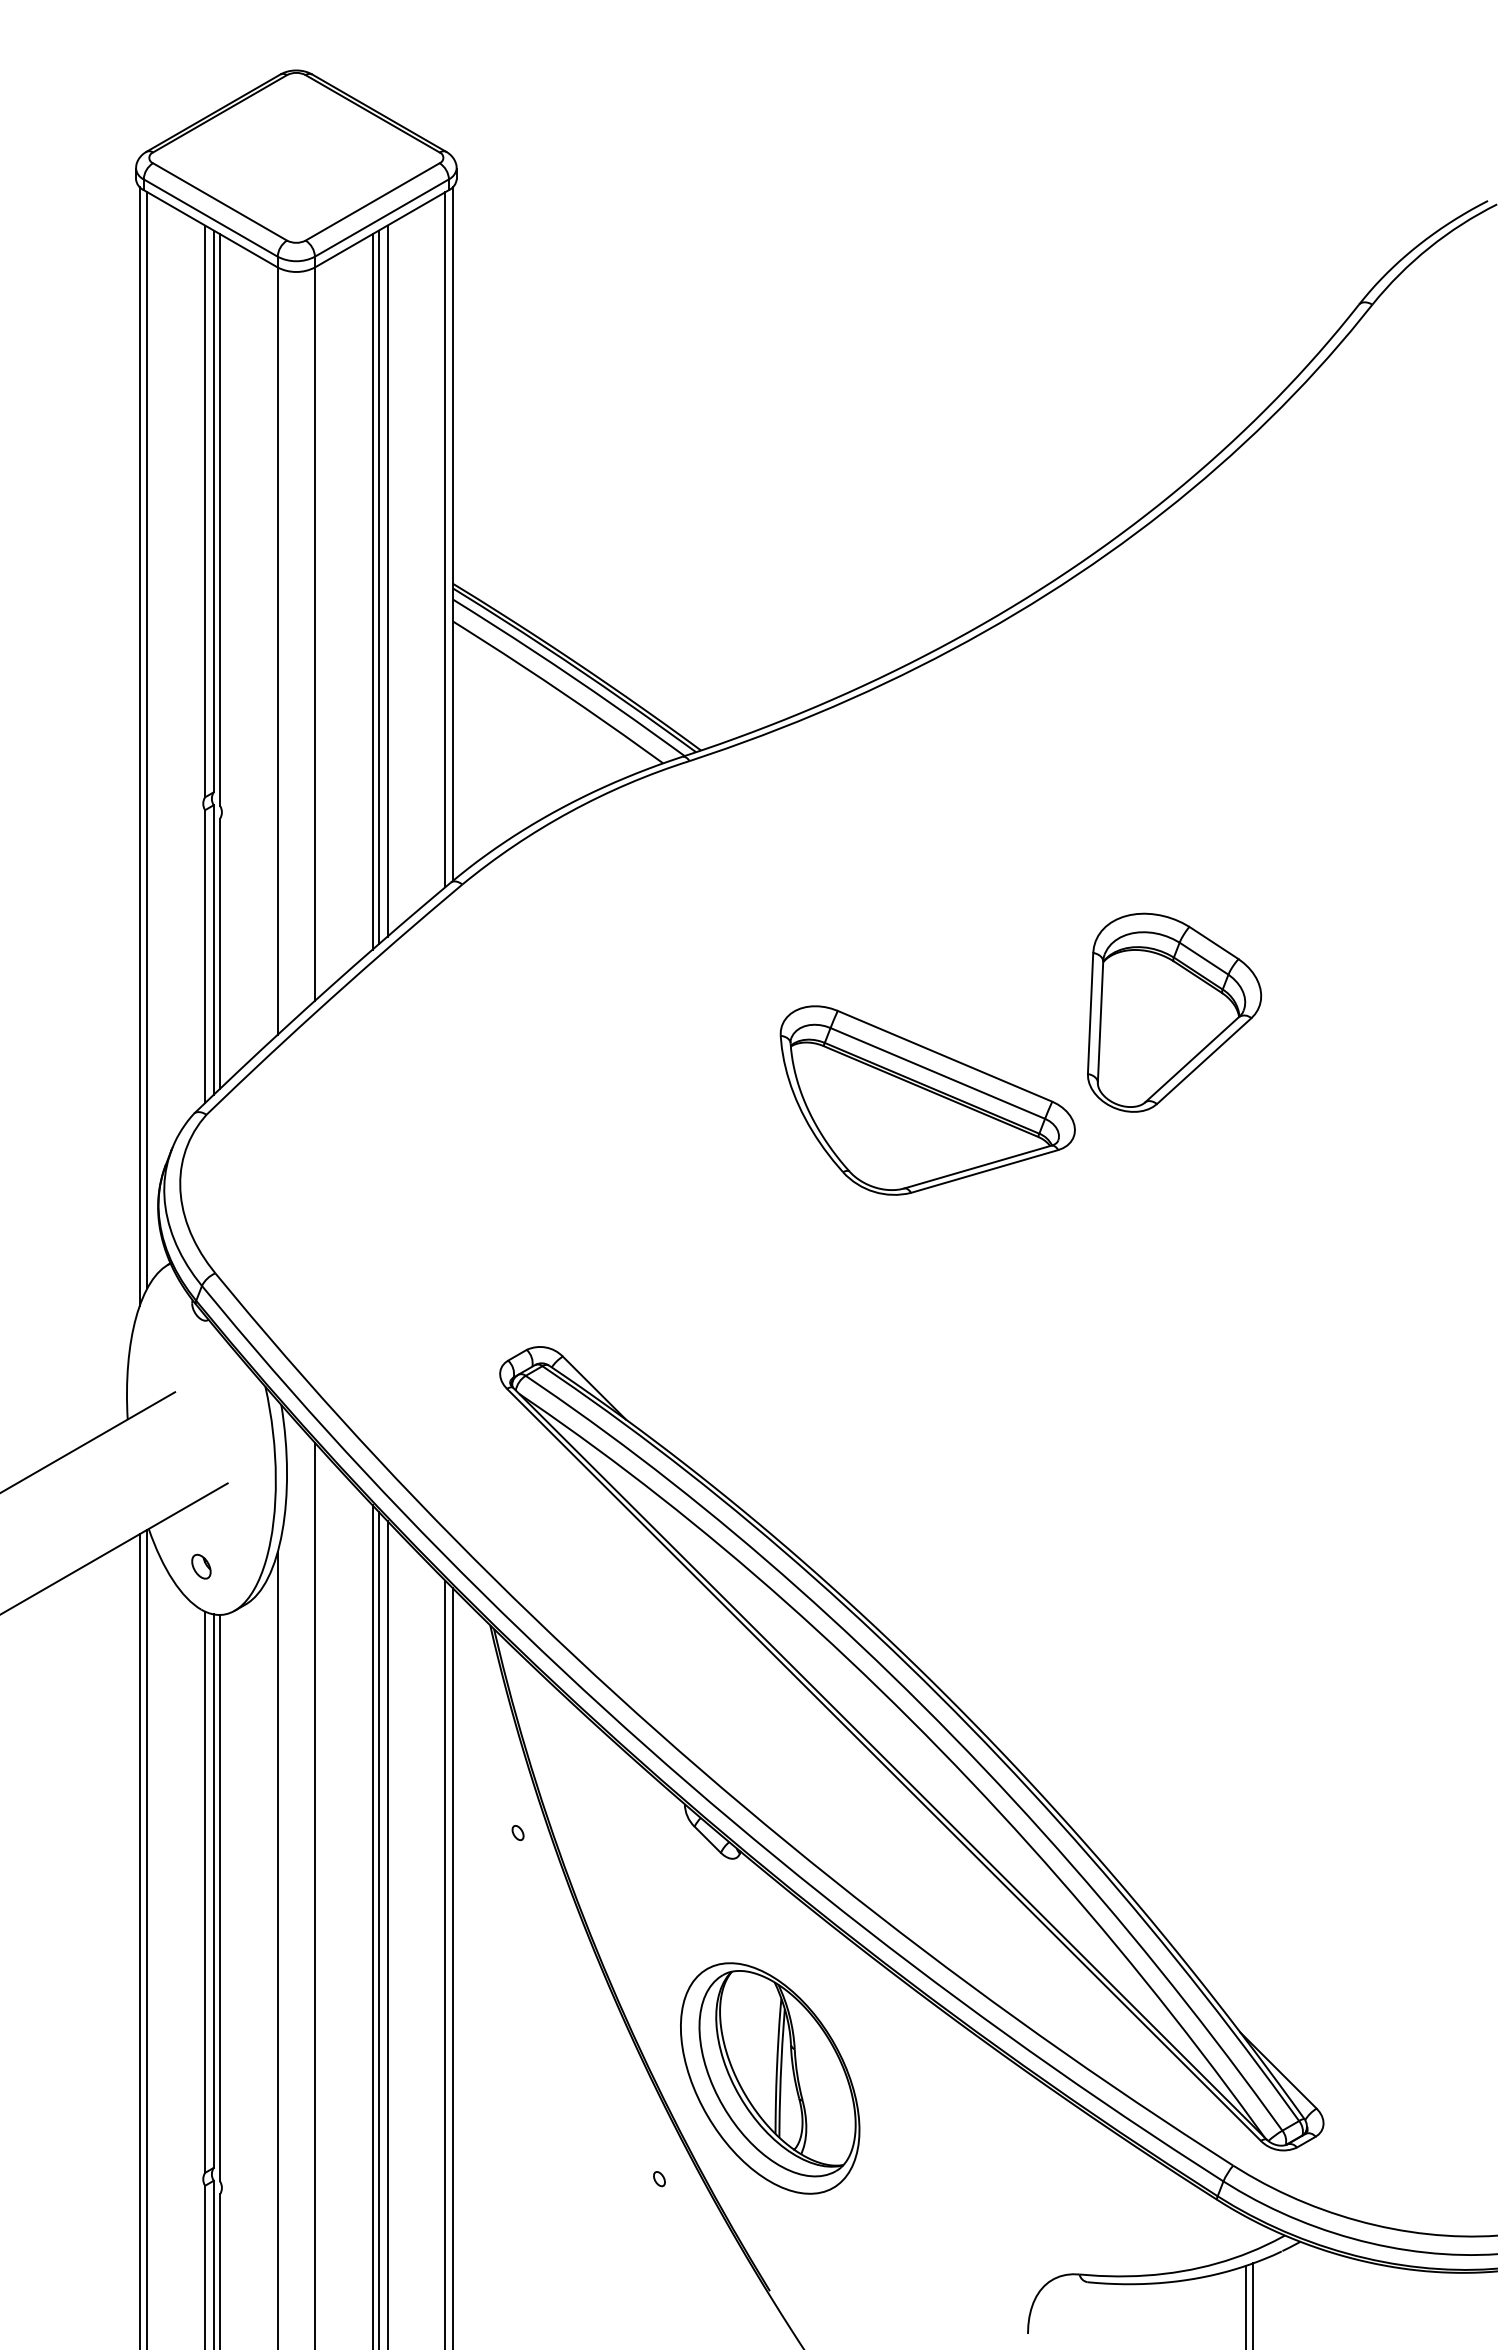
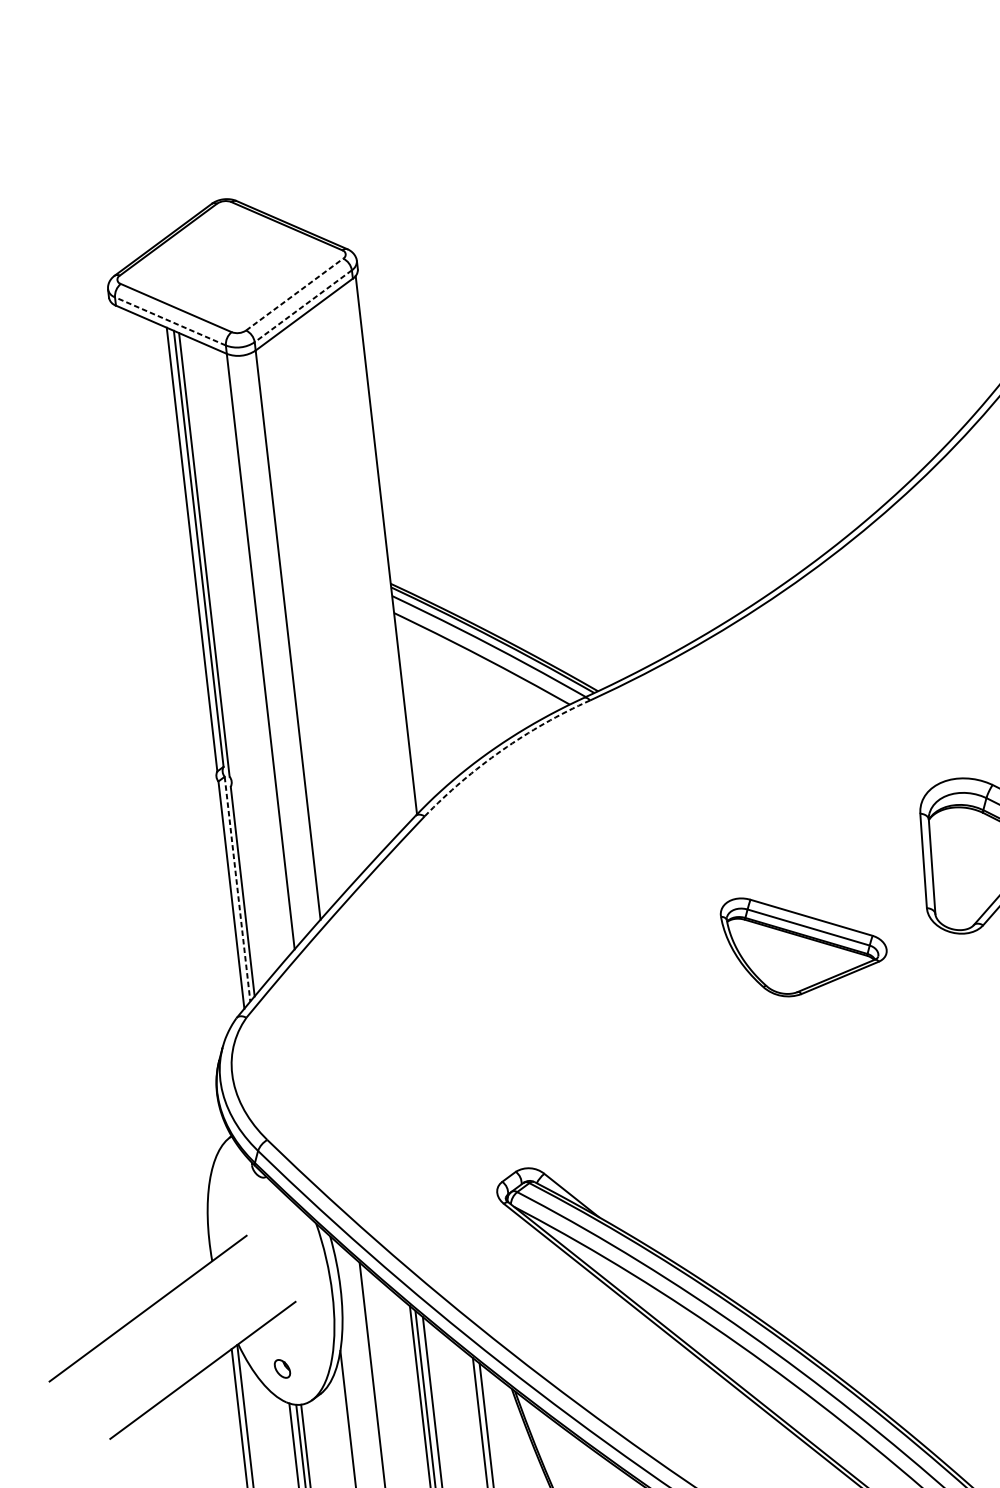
line: (373, 201) -> (295, 294), solid -> dashed
line: (210, 217) -> (170, 320), solid -> dashed
line: (381, 218) -> (303, 306), solid -> dashed
line: (445, 539) -> (381, 550), removed
line: (387, 580) -> (339, 587), removed
line: (378, 587) -> (333, 593), removed
line: (372, 591) -> (329, 596), removed
line: (147, 740) -> (167, 732), removed
line: (139, 746) -> (161, 737), removed
arc: (570, 811) -> (502, 750), solid -> dashed
line: (213, 950) -> (237, 889), solid -> dashed
part: (927, 1100) -> (804, 942), size x0.7

